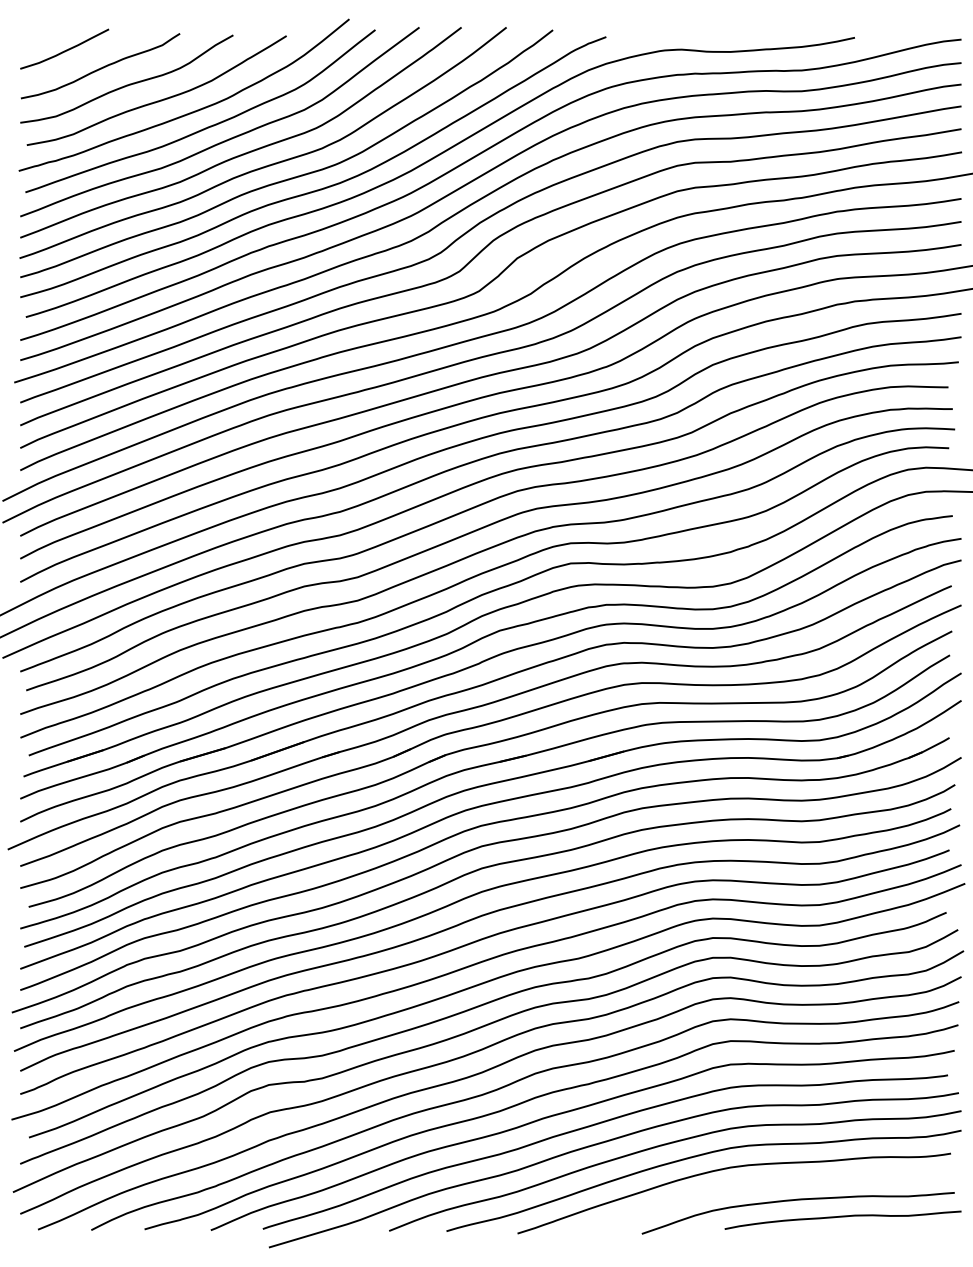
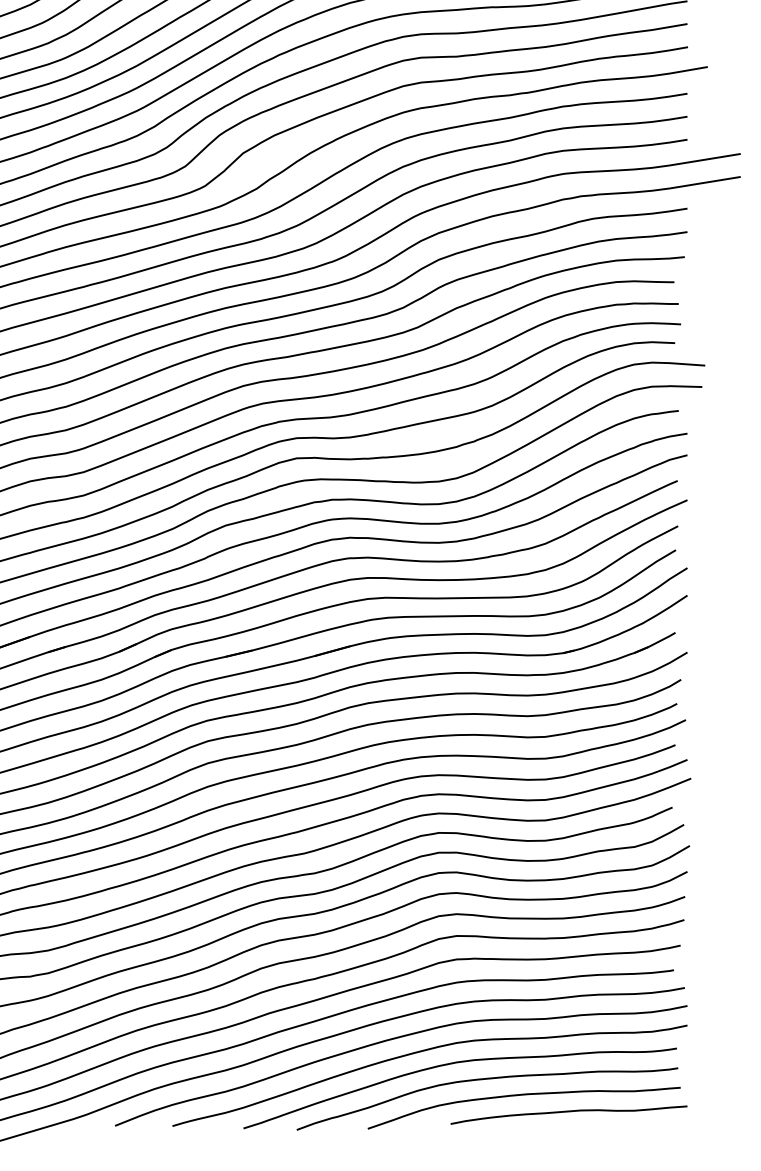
curve: (757, 1185) -> (483, 1080), added

